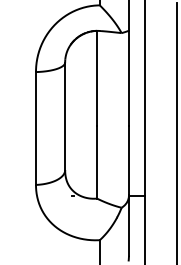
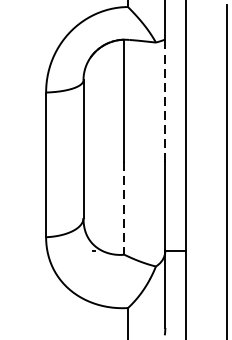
line: (129, 78) -> (166, 100), solid -> dashed
line: (97, 163) -> (124, 209), solid -> dashed

